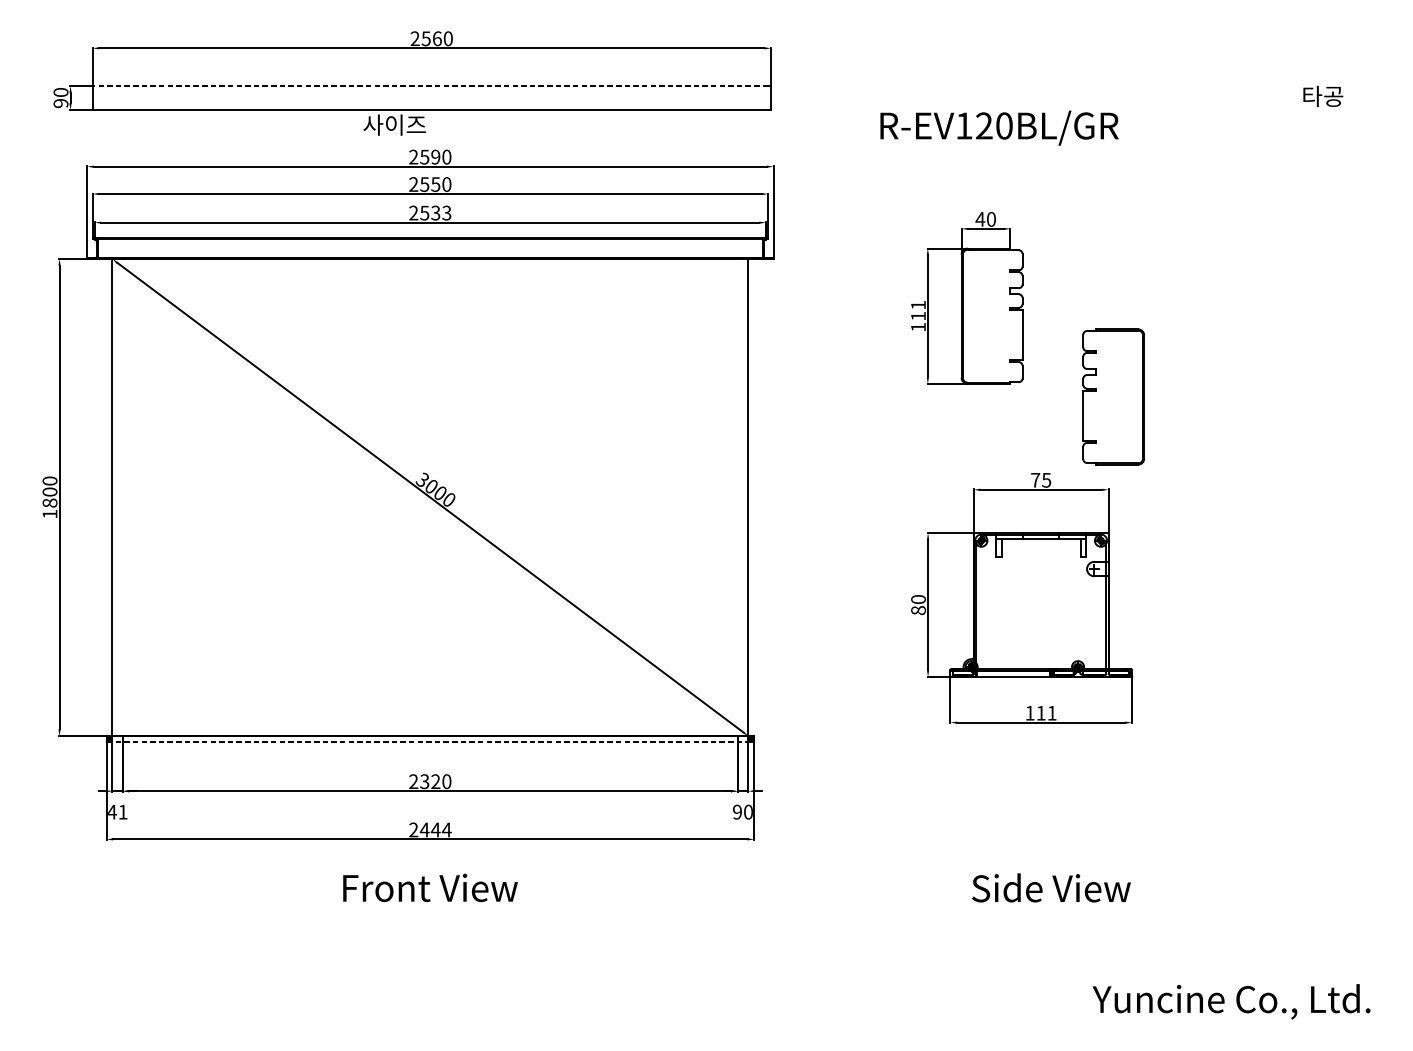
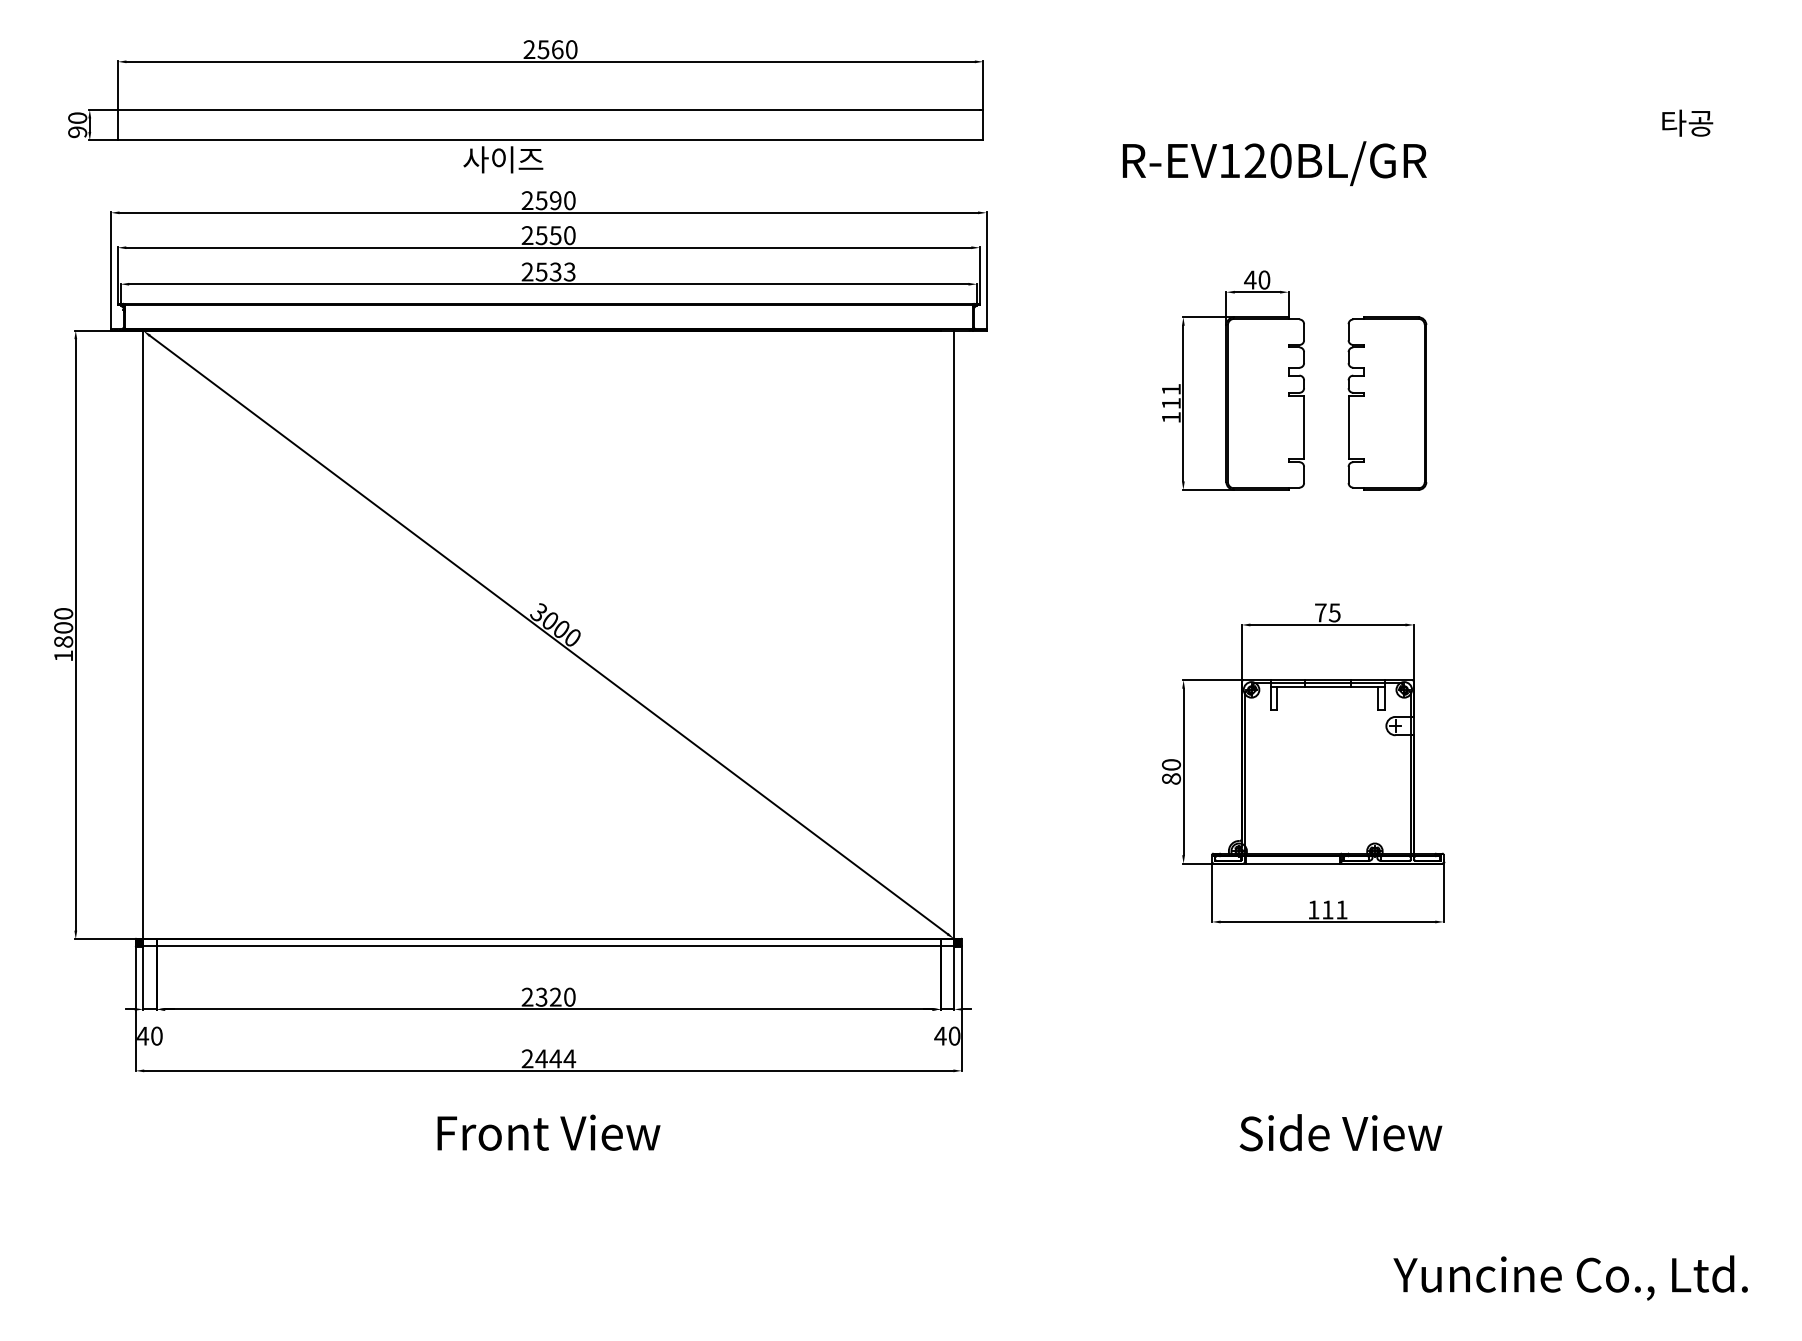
line: (430, 86) -> (548, 110), dashed -> solid
part: (1113, 396) -> (1387, 403), moved
line: (430, 741) -> (549, 946), dashed -> solid
text: (122, 811) -> (156, 1035), 41 -> 40
text: (737, 811) -> (940, 1035), 90 -> 40

